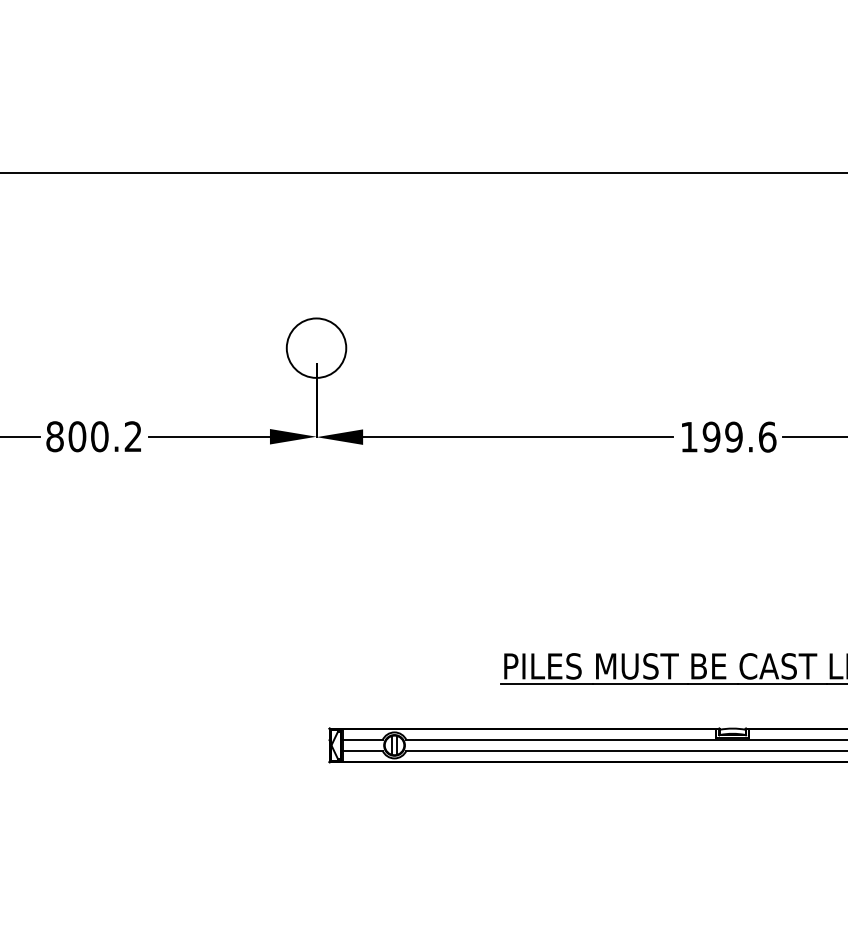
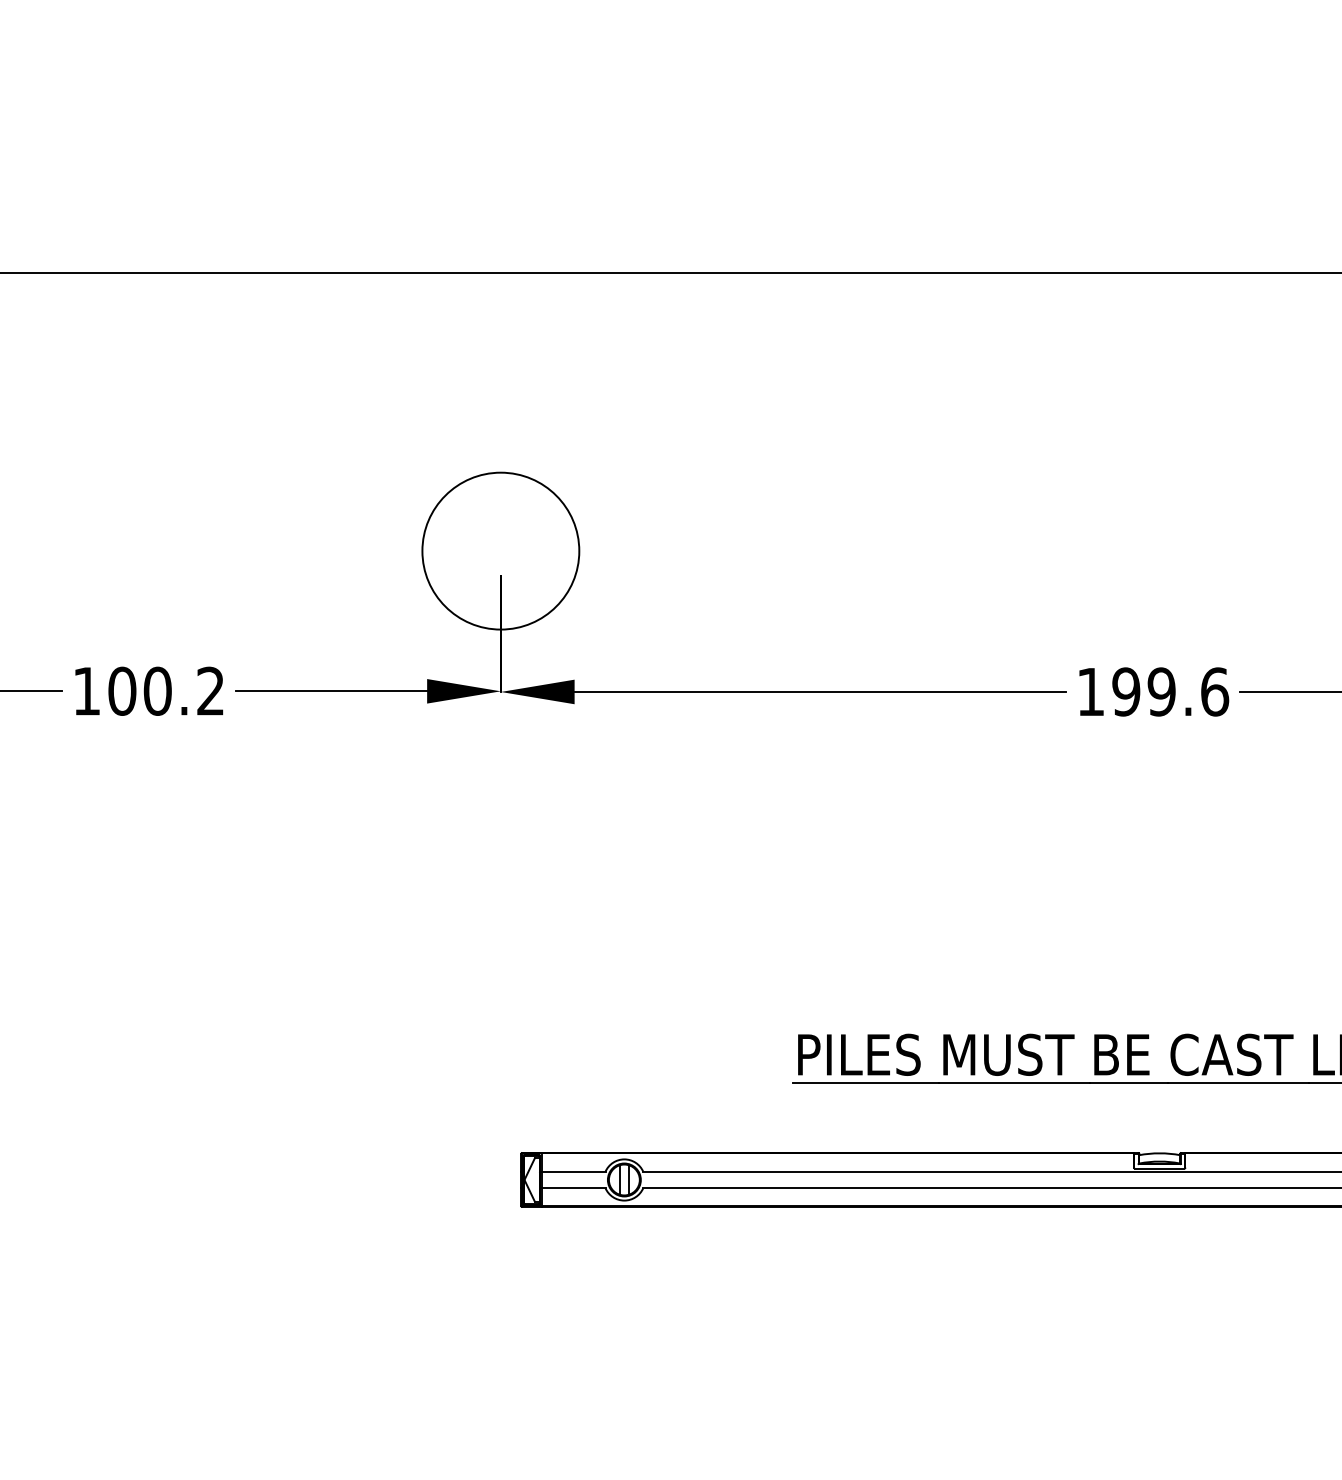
circle: (316, 347) -> (500, 550), size x1.67
text: (54, 436) -> (86, 690), 800.2 -> 100.2

